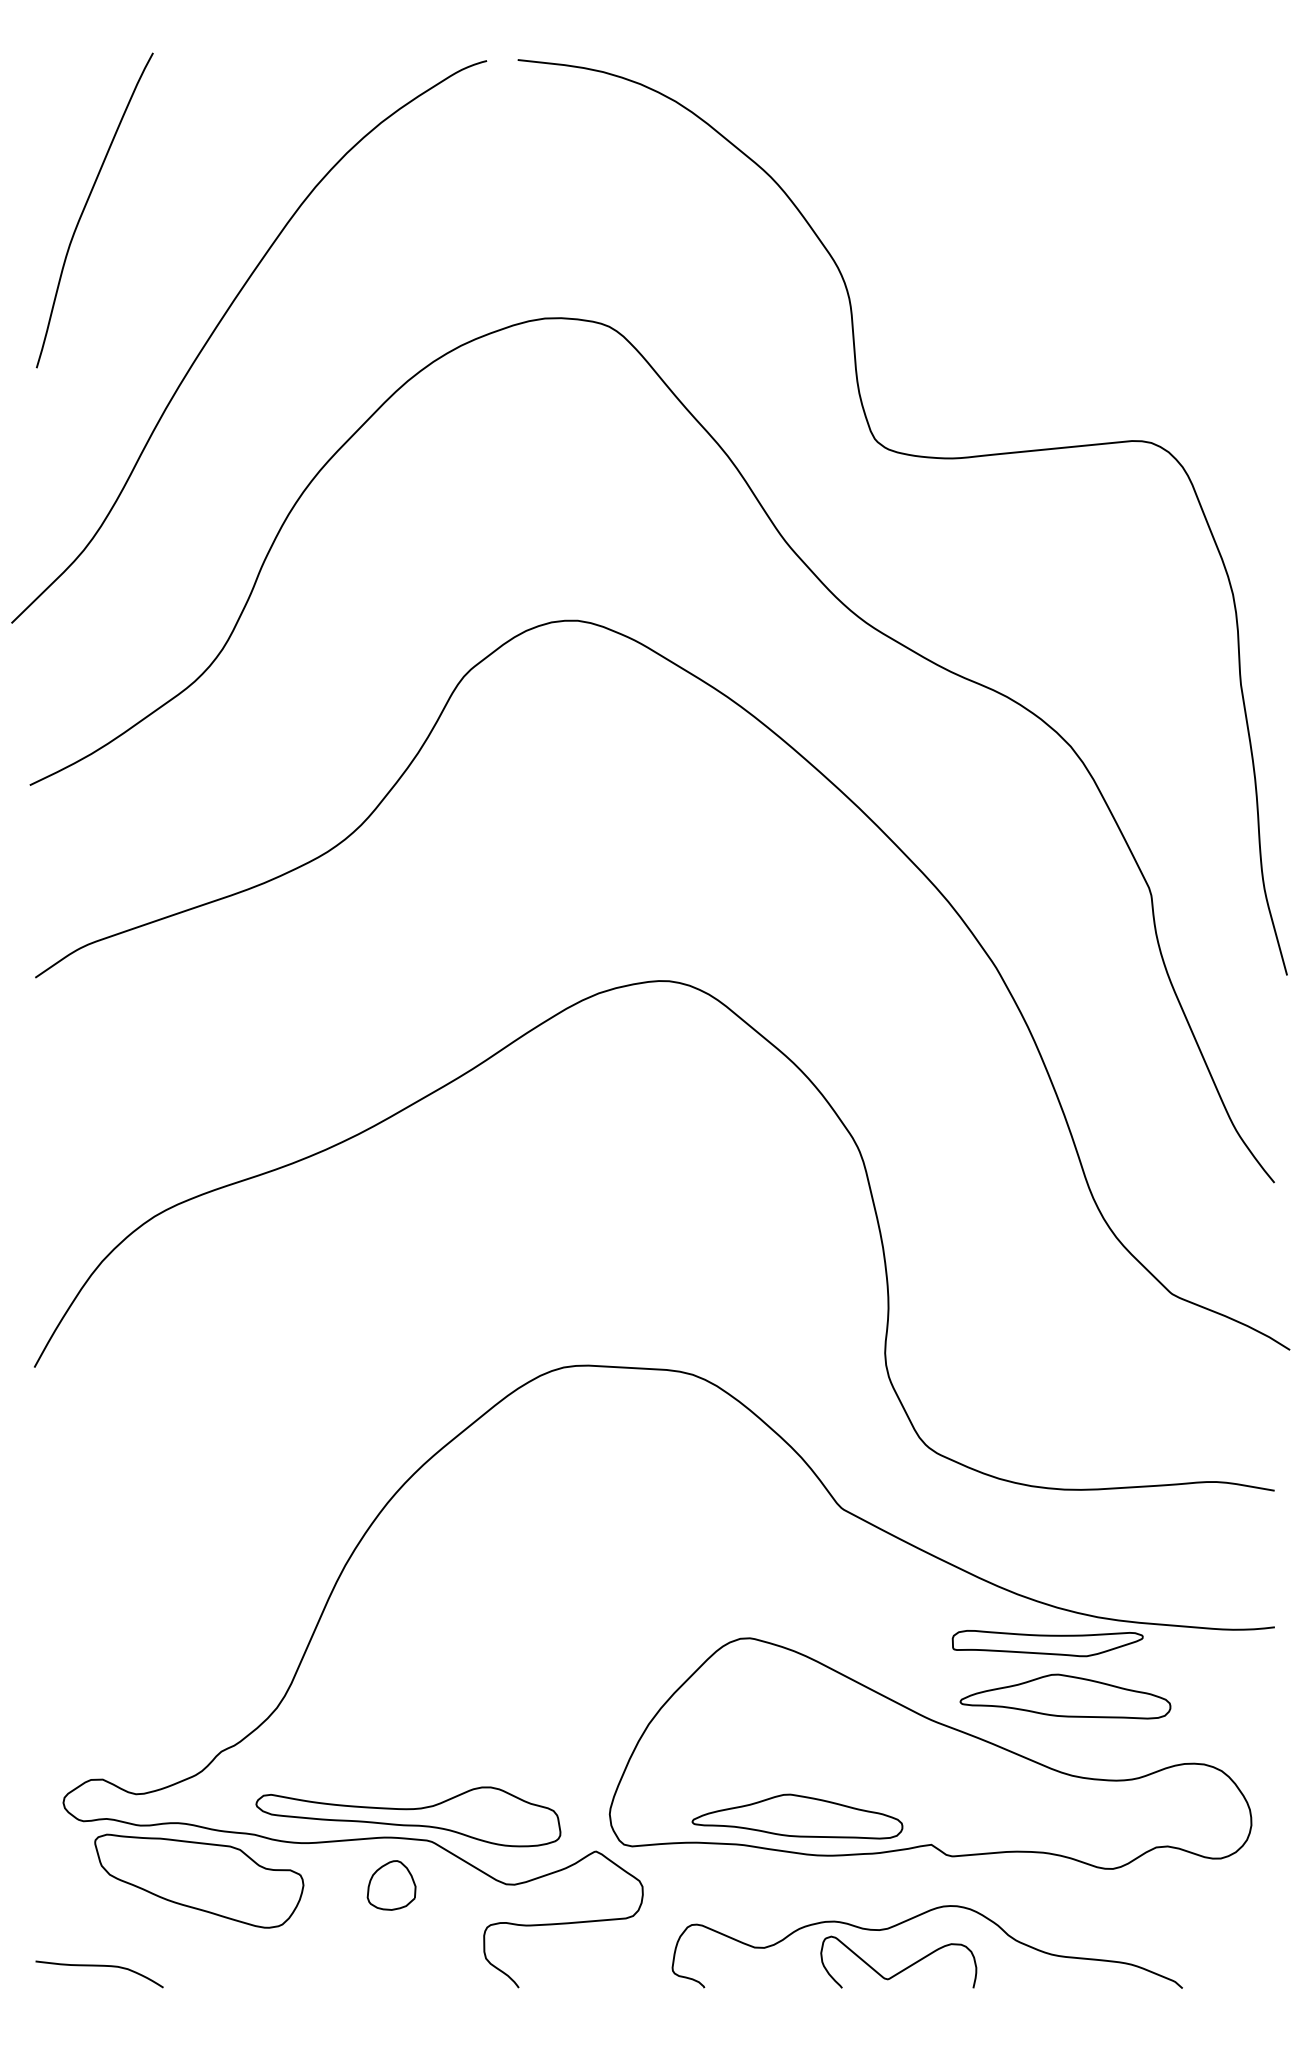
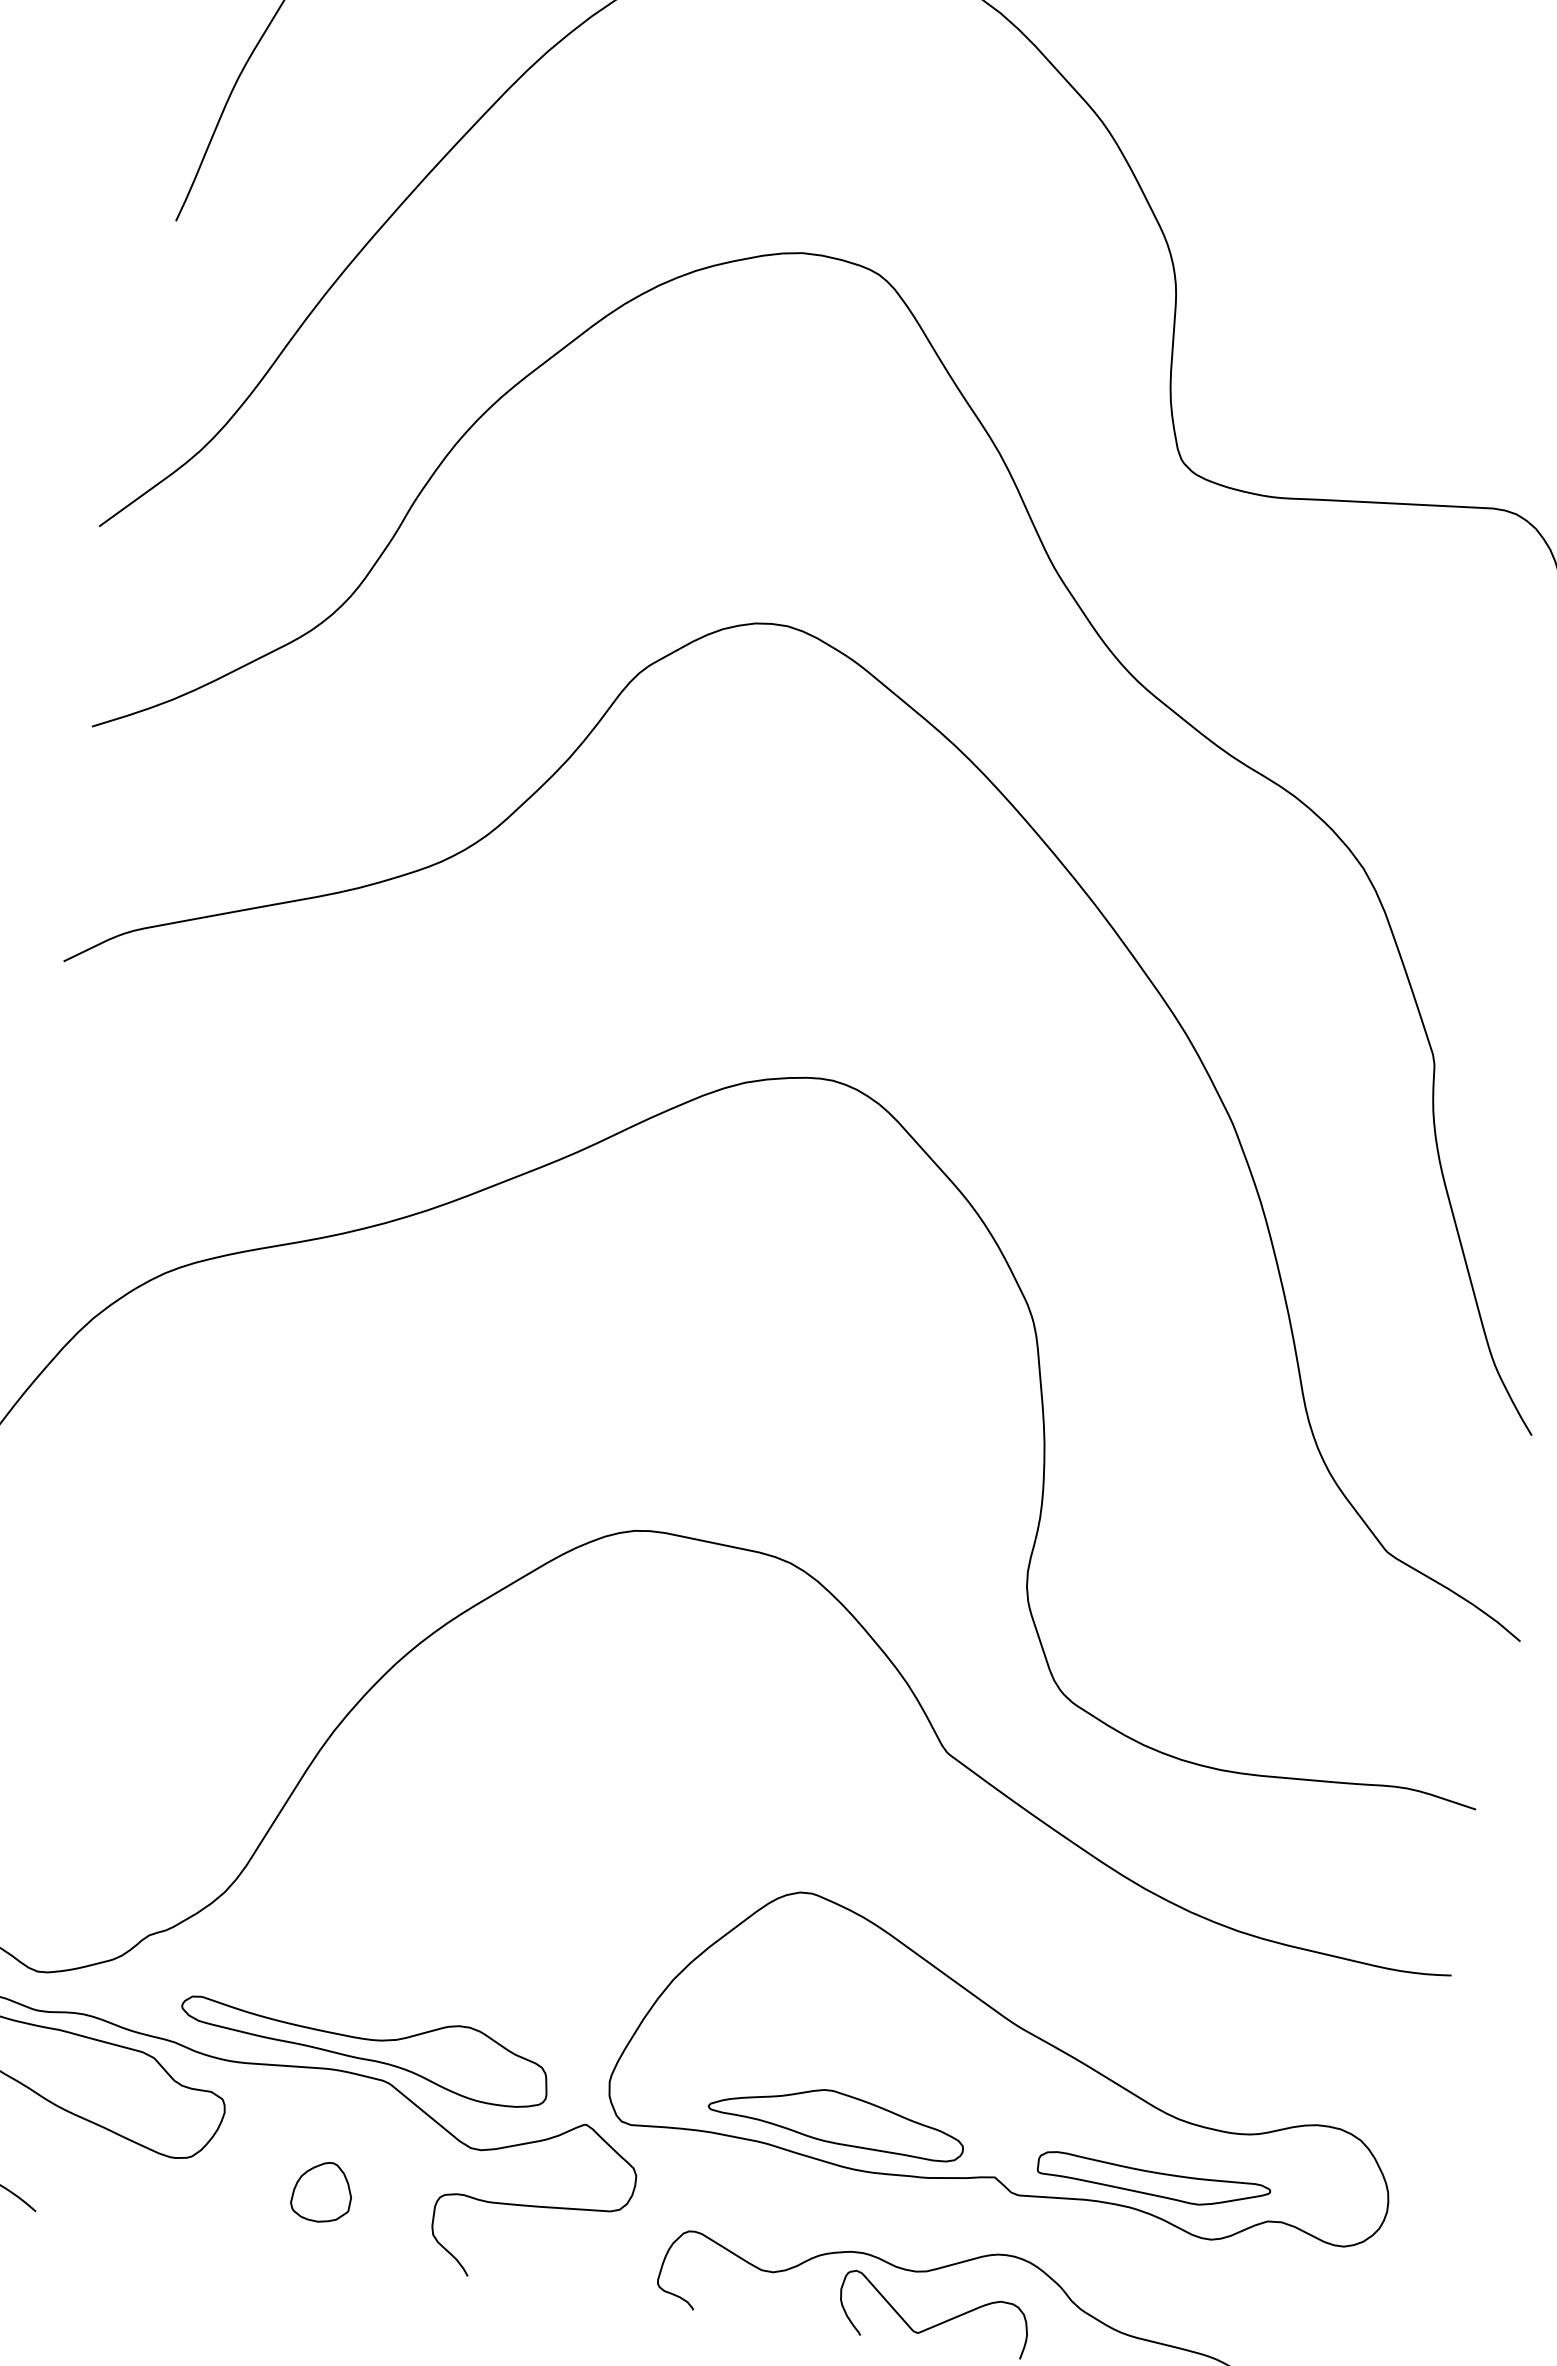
part: (1047, 1643) -> (1153, 2182), moved
part: (1065, 1696) -> (1184, 2021), removed
part: (391, 1885) -> (322, 2192), moved

